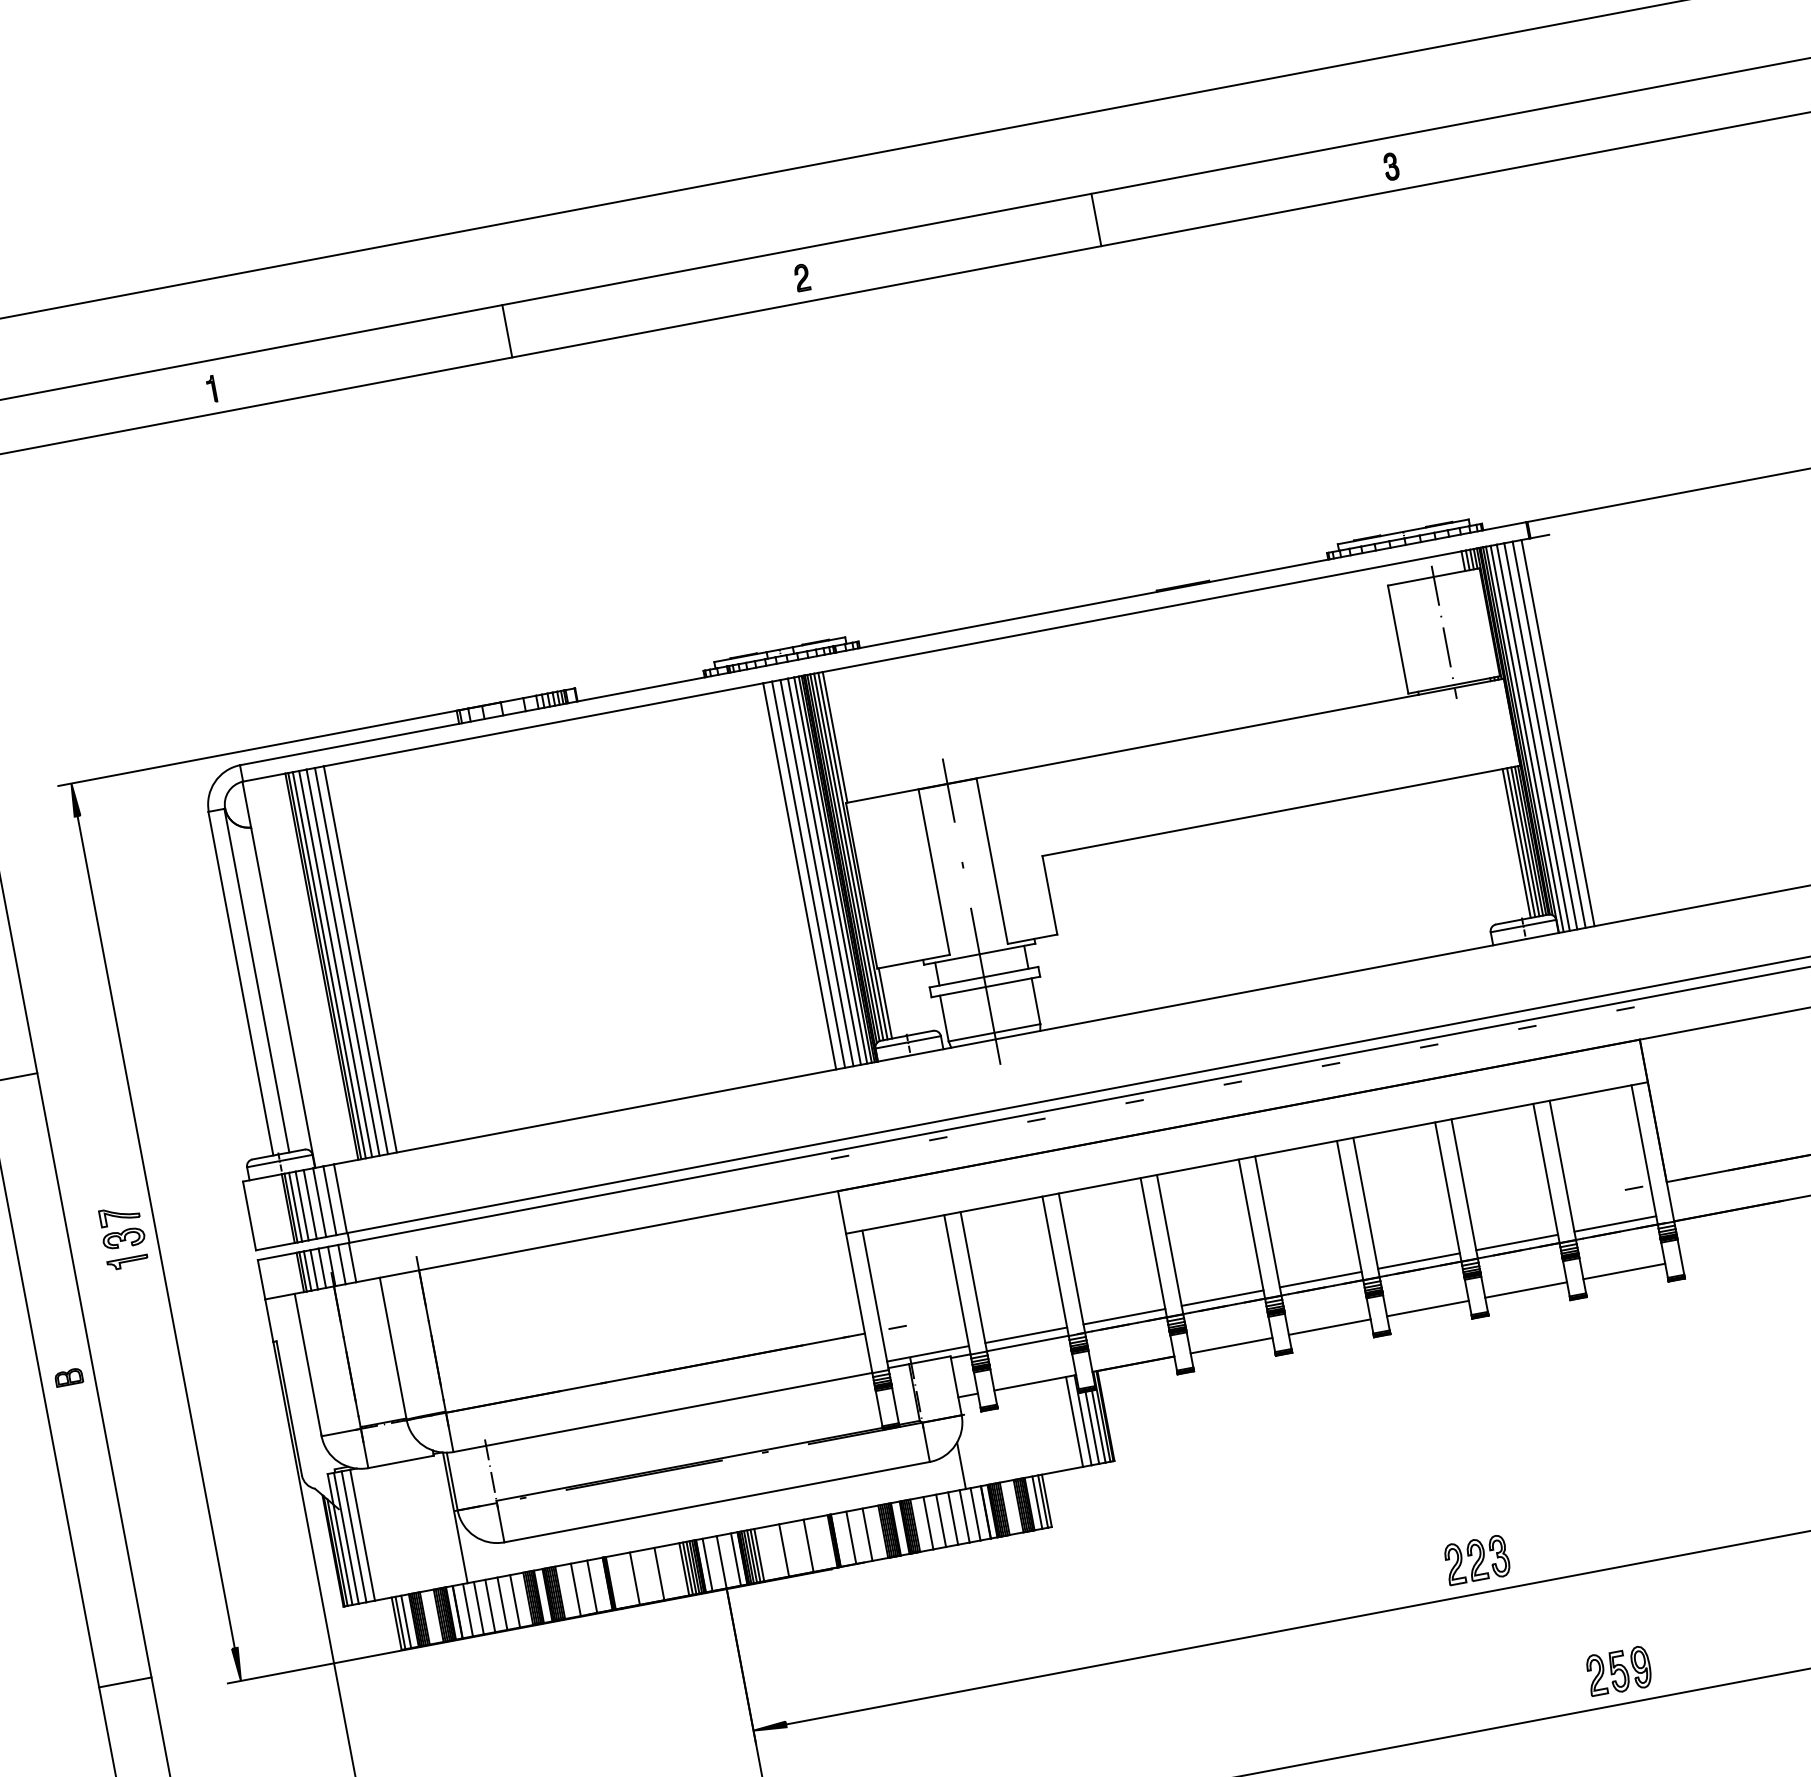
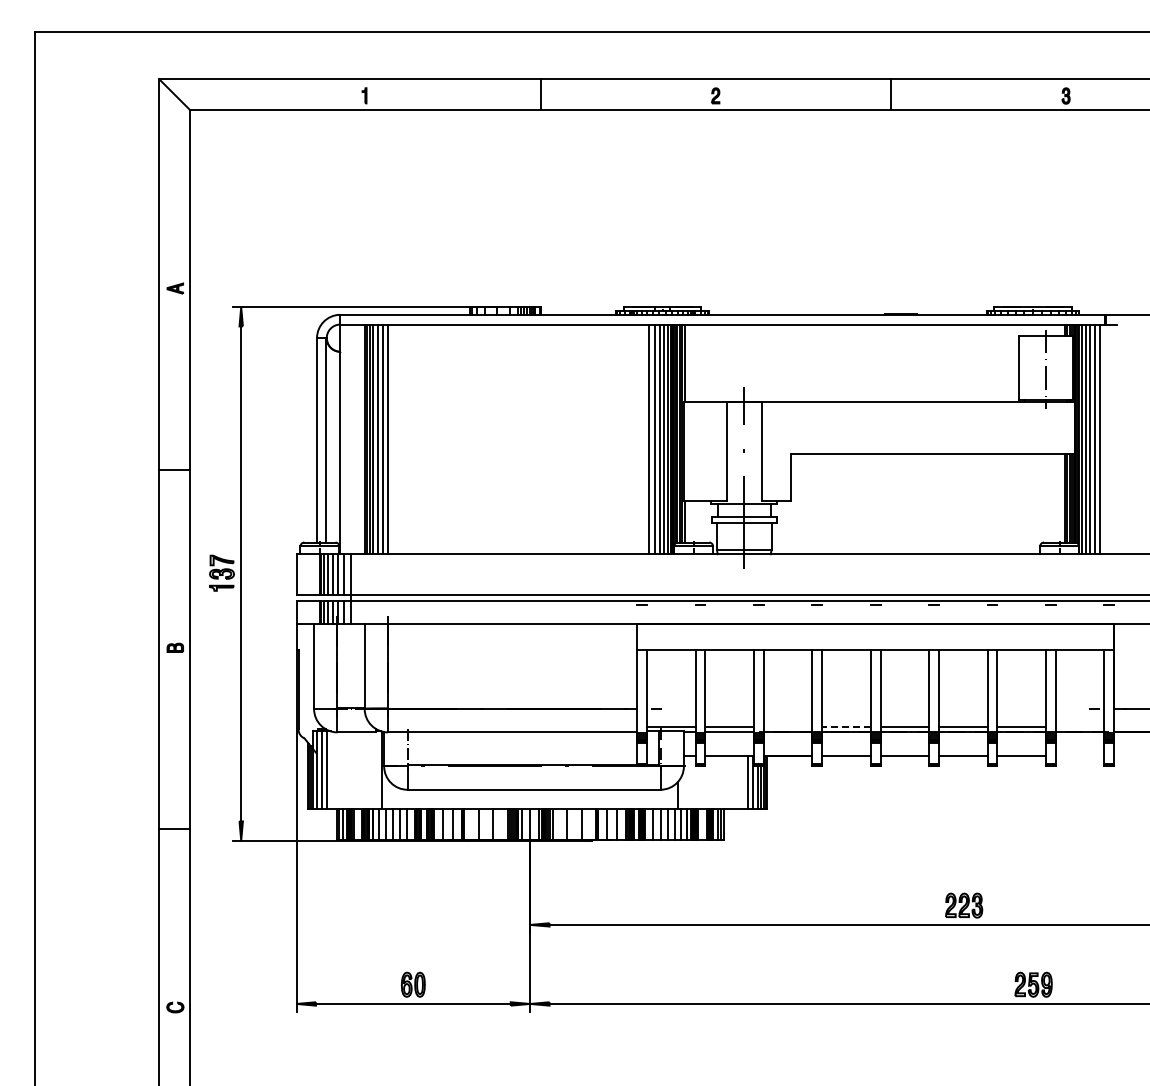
line: (1614, 1224) -> (1079, 727), removed
line: (1623, 1271) -> (1079, 755), removed
line: (1221, 1298) -> (845, 727), solid -> dashed
line: (1123, 1316) -> (787, 727), removed

